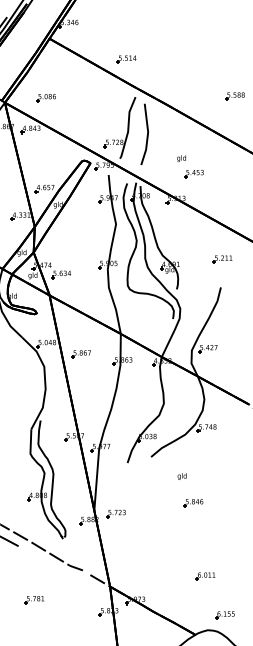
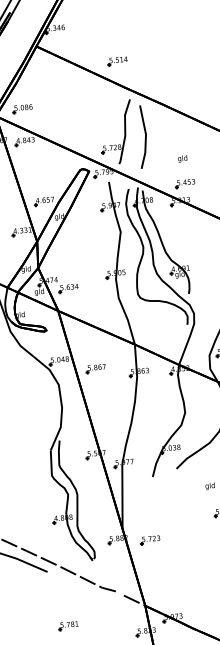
part: (45, 98) -> (21, 109), moved
part: (193, 174) -> (184, 184), moved
part: (115, 513) -> (149, 539), moved

